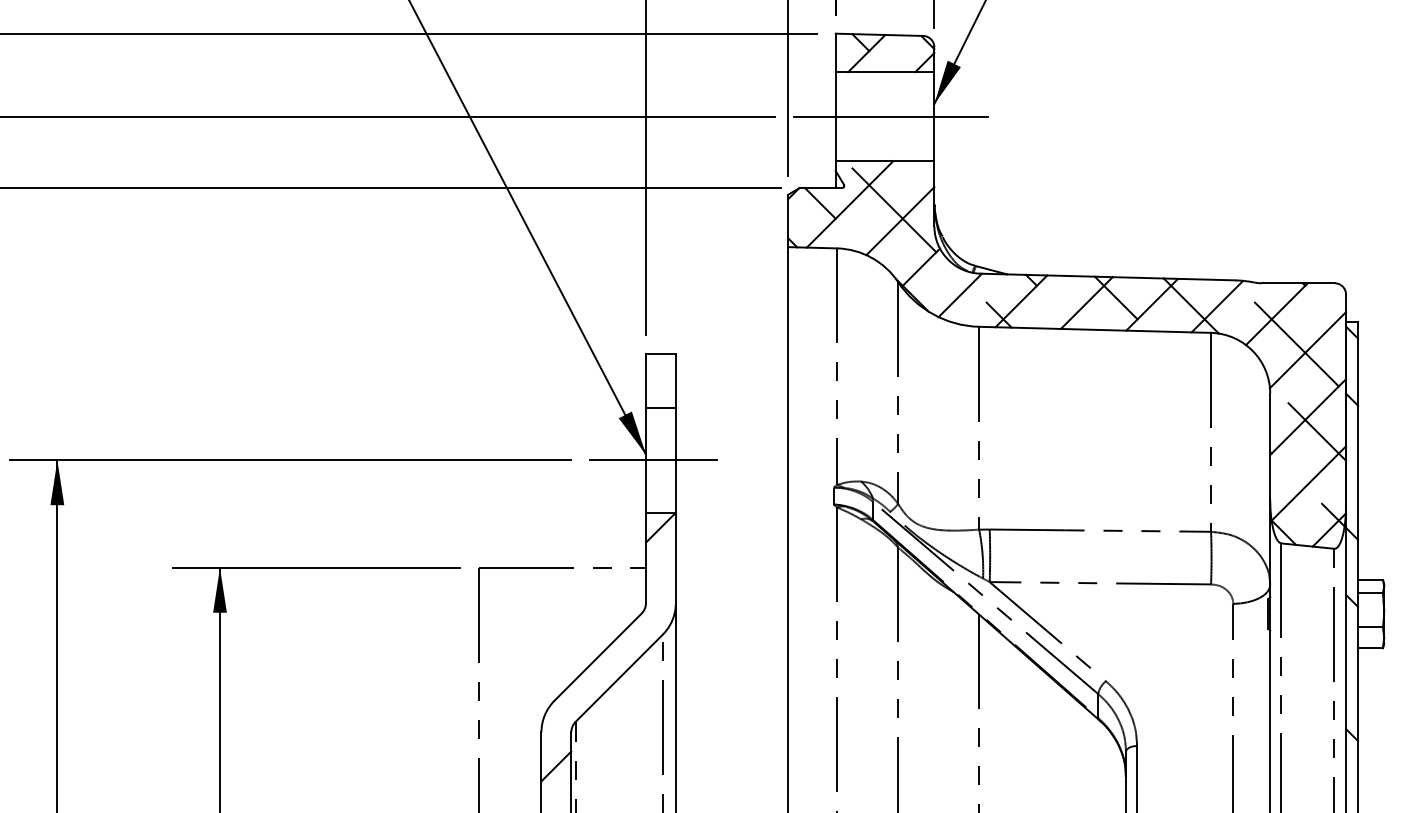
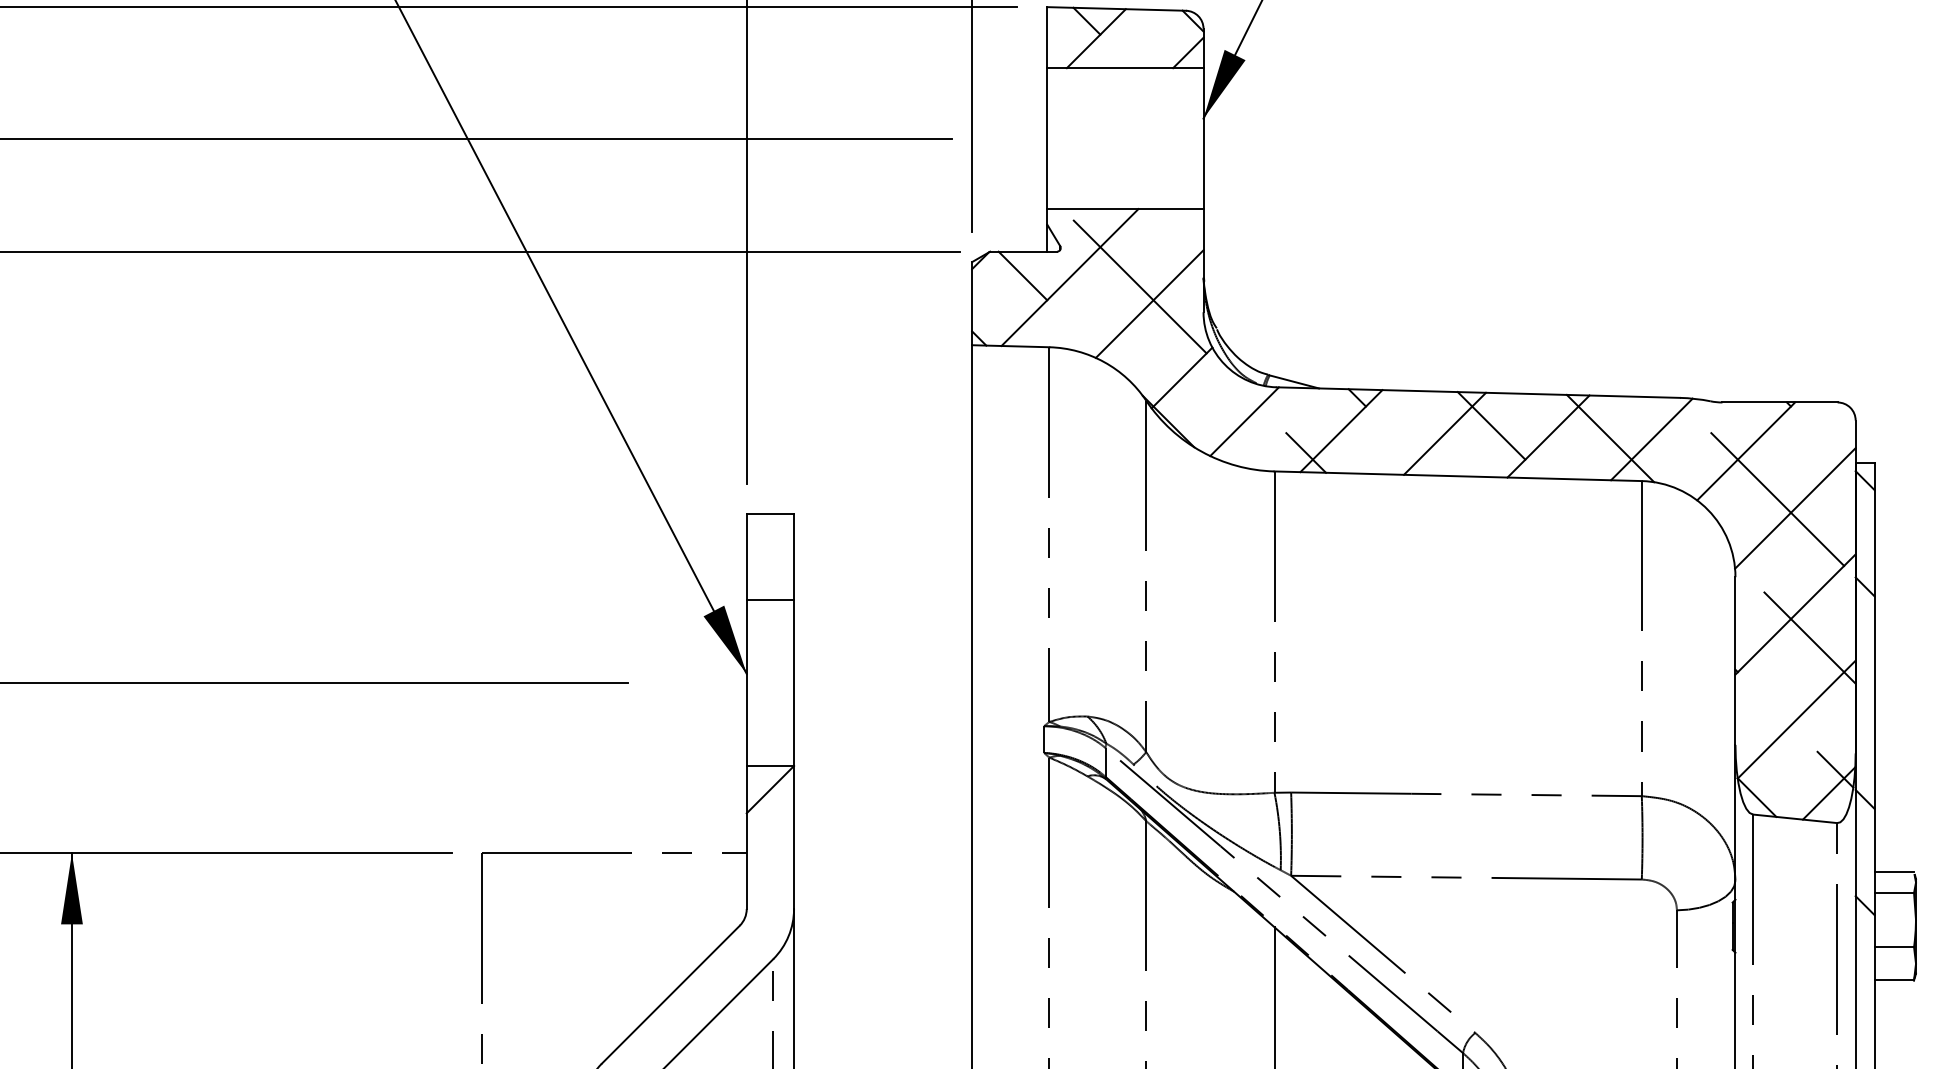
line: (891, 116) -> (1135, 138), removed
line: (653, 460) -> (758, 683), removed

